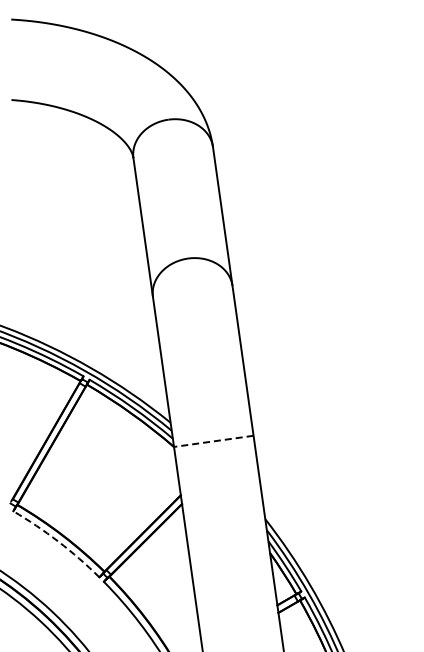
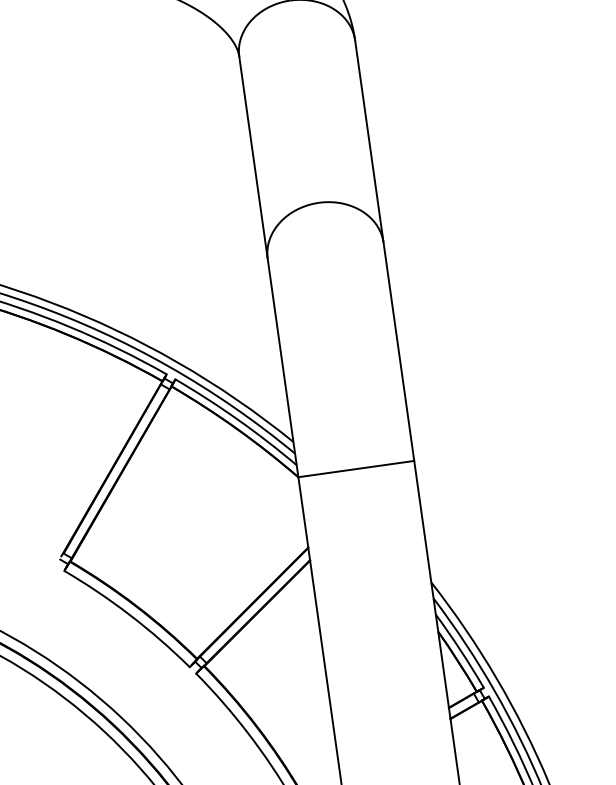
line: (213, 441) -> (355, 469), dashed -> solid
arc: (58, 541) -> (130, 614), dashed -> solid

